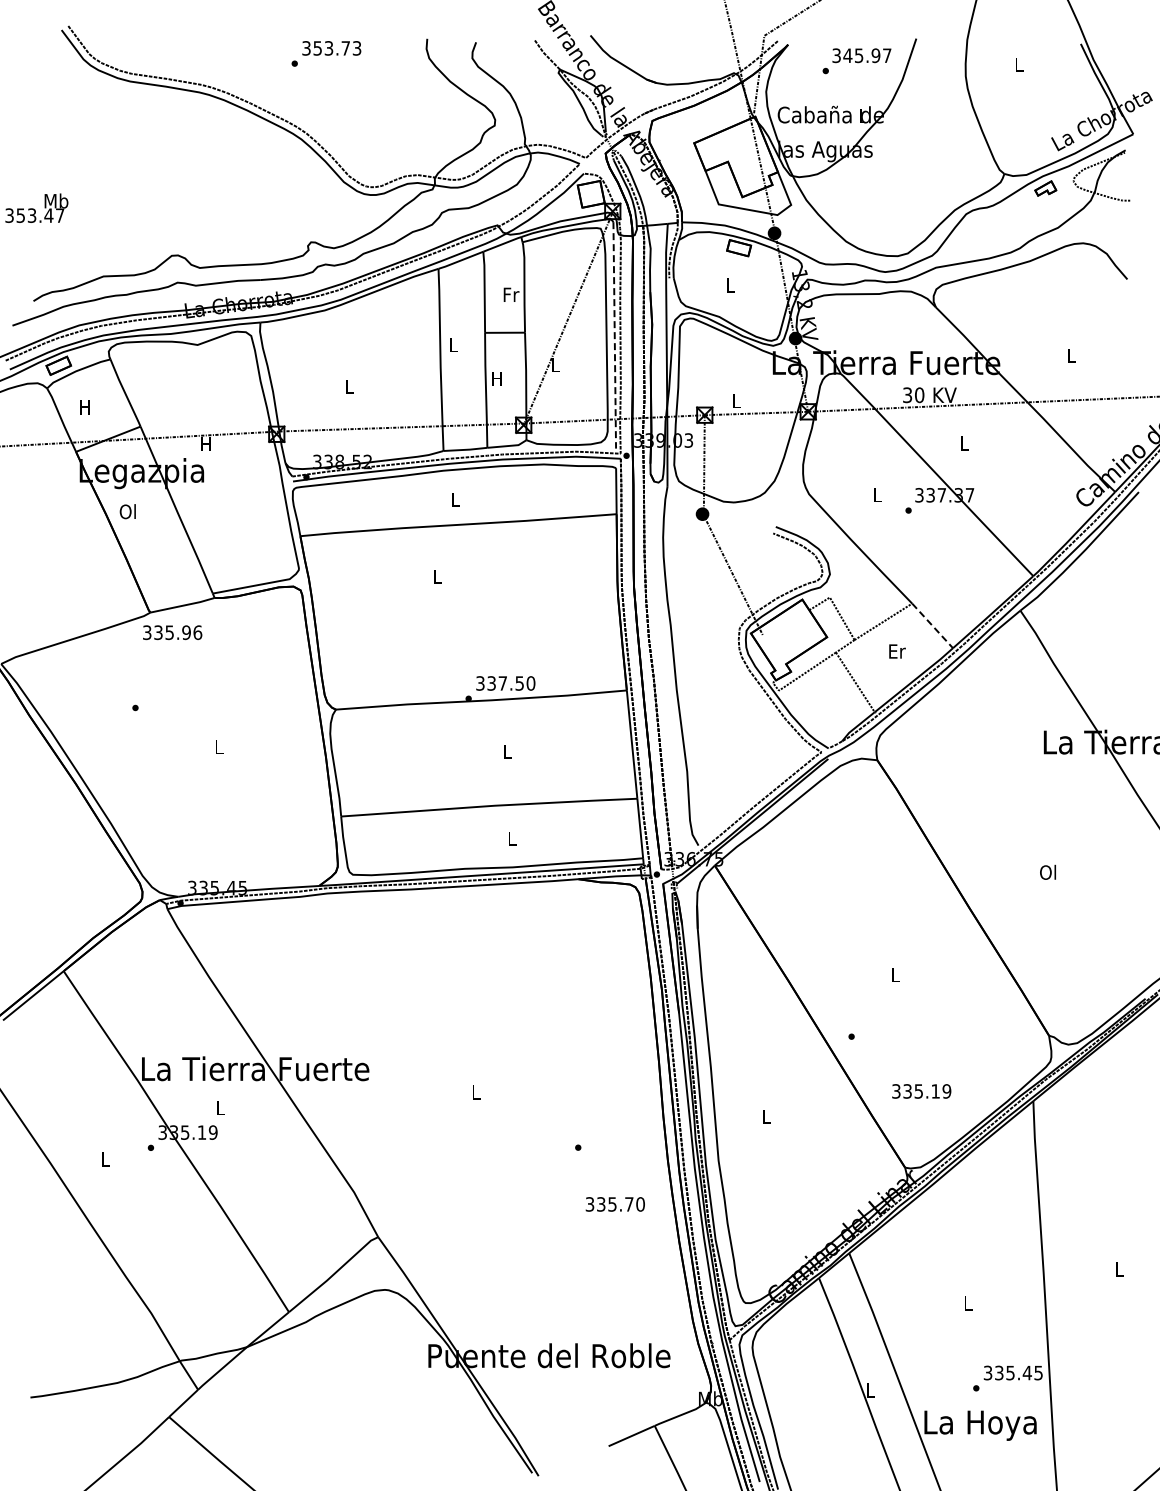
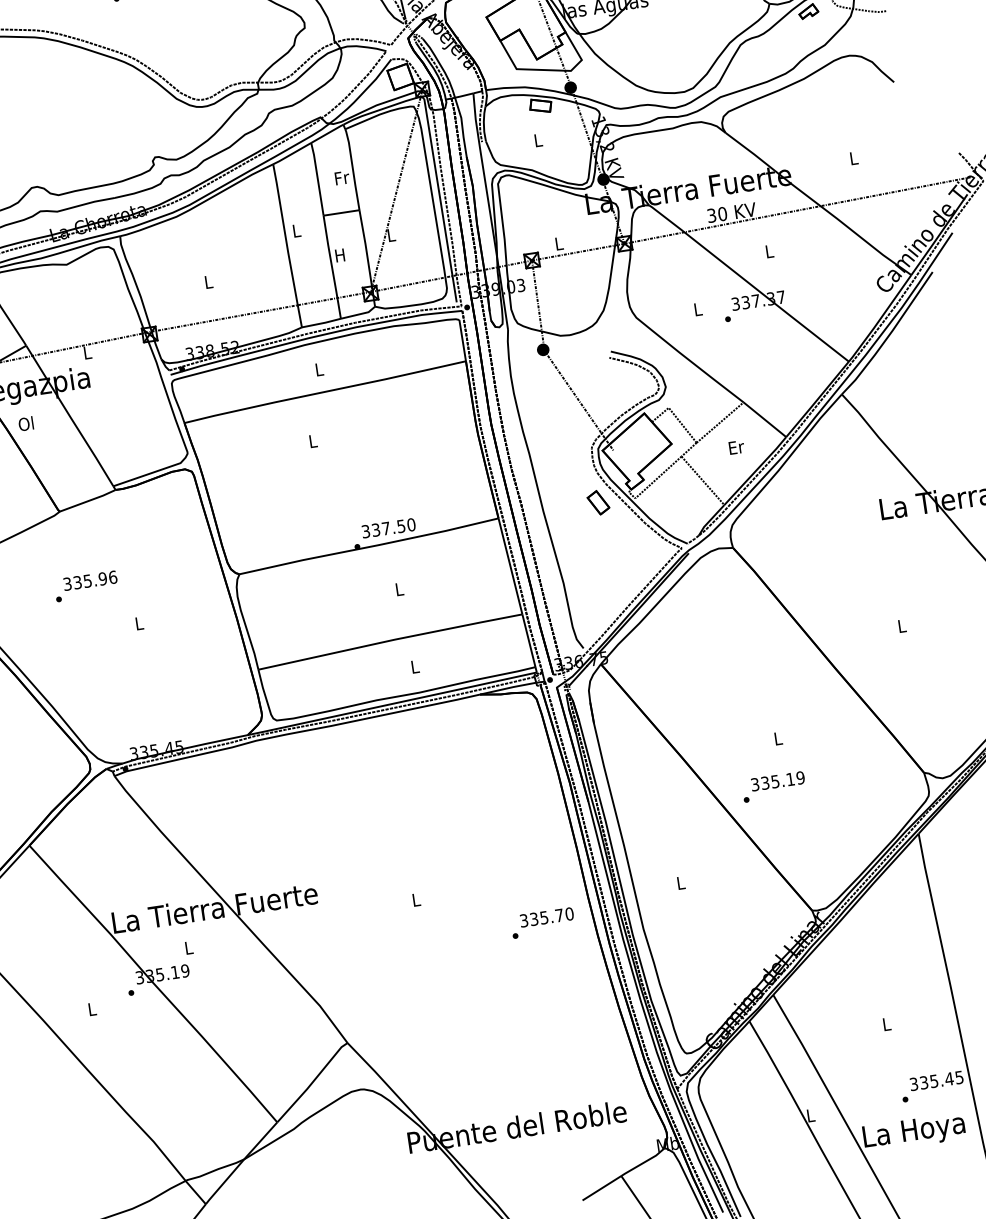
line: (614, 335) -> (440, 200), dashed -> solid
text: (205, 443) -> (86, 352), H -> L
line: (932, 626) -> (764, 420), dashed -> solid
text: (172, 632) -> (90, 580), moved
part: (738, 689) -> (598, 502), added
text: (1048, 871) -> (901, 625), Ol -> L
text: (921, 1091) -> (777, 781), moved
text: (614, 1204) -> (546, 917), moved

